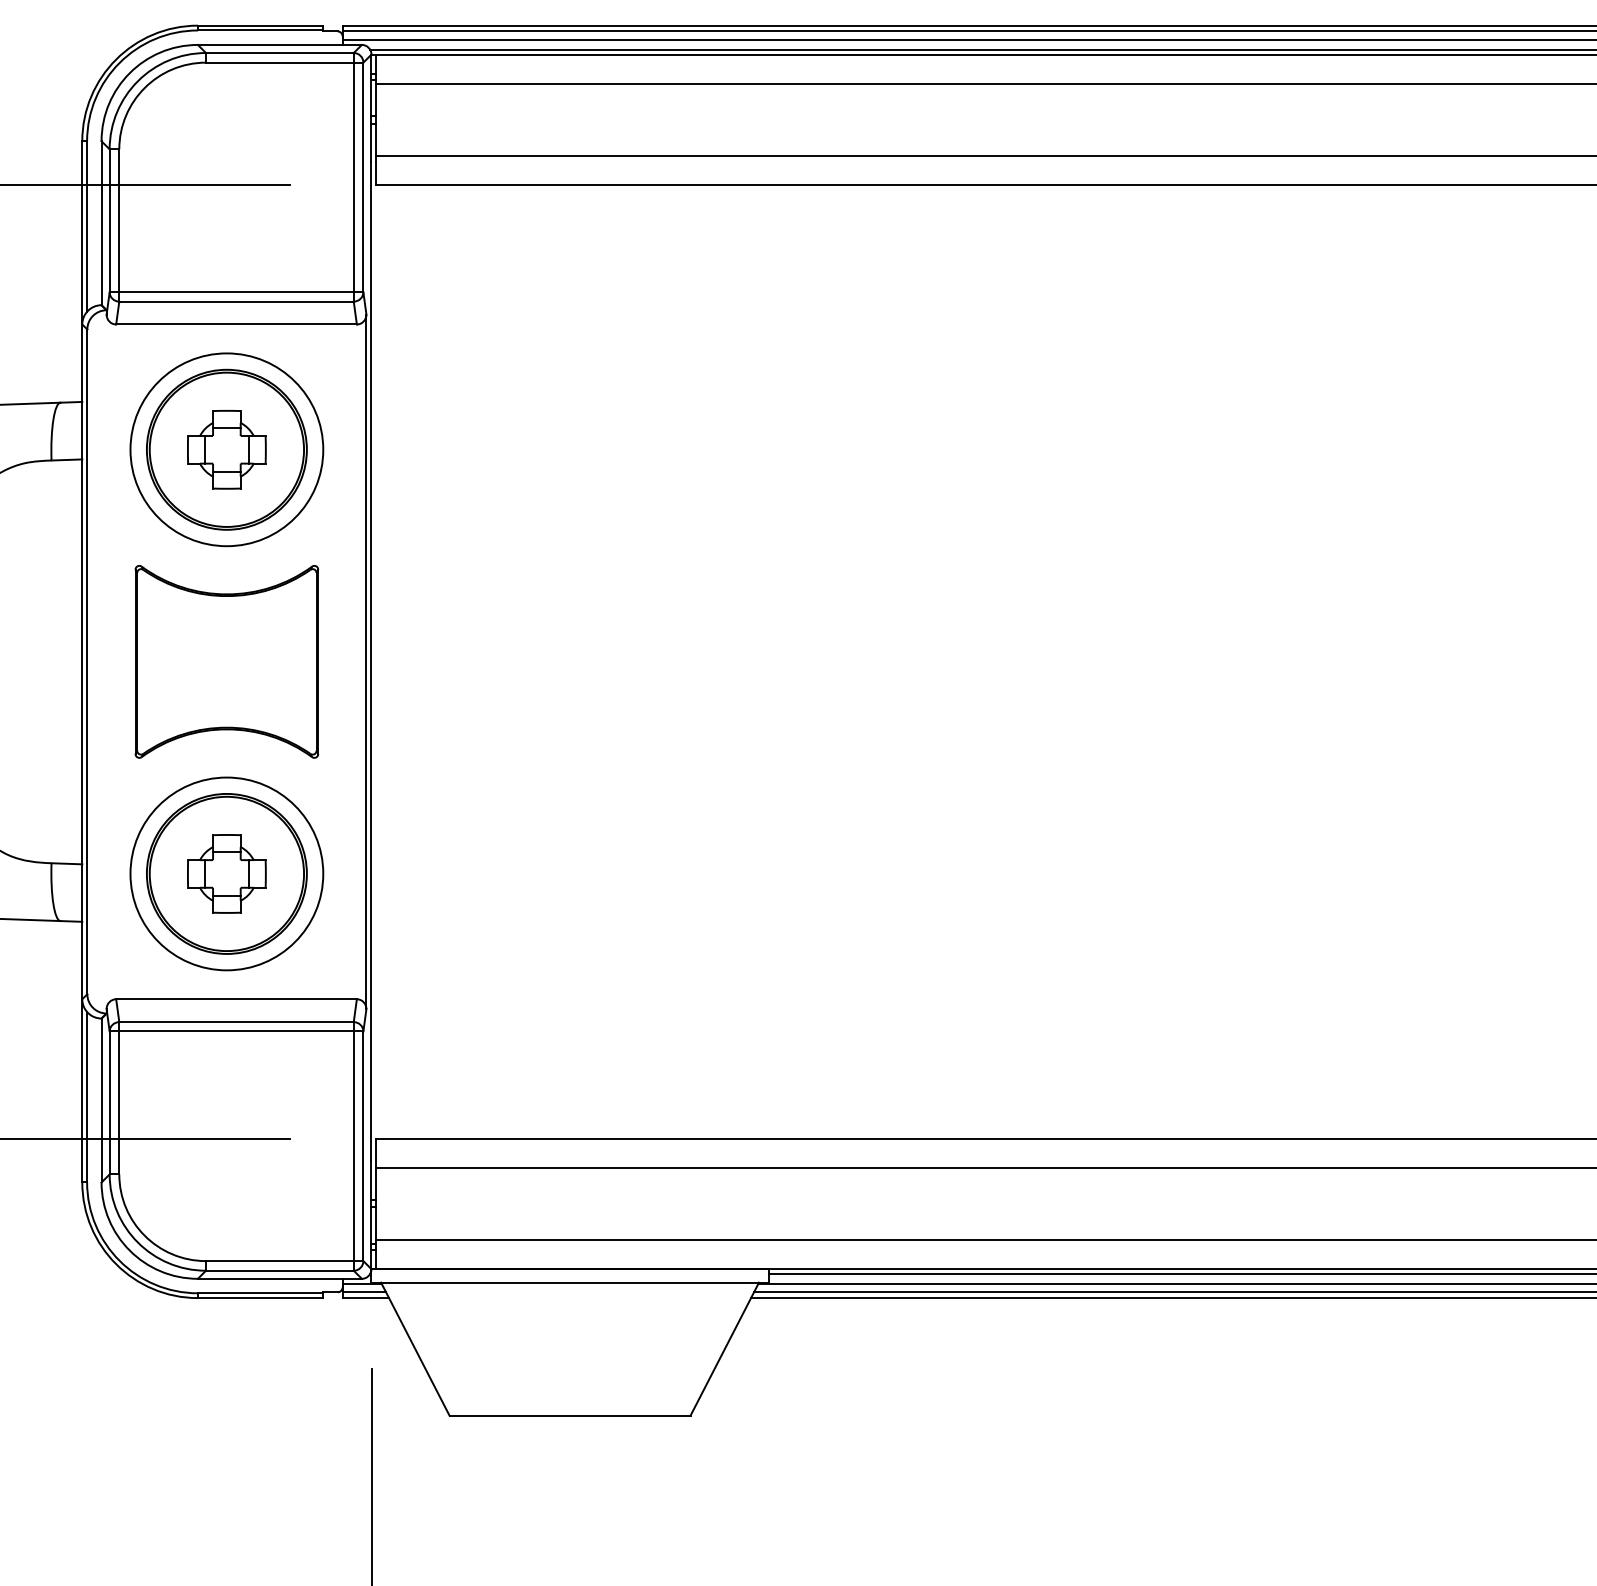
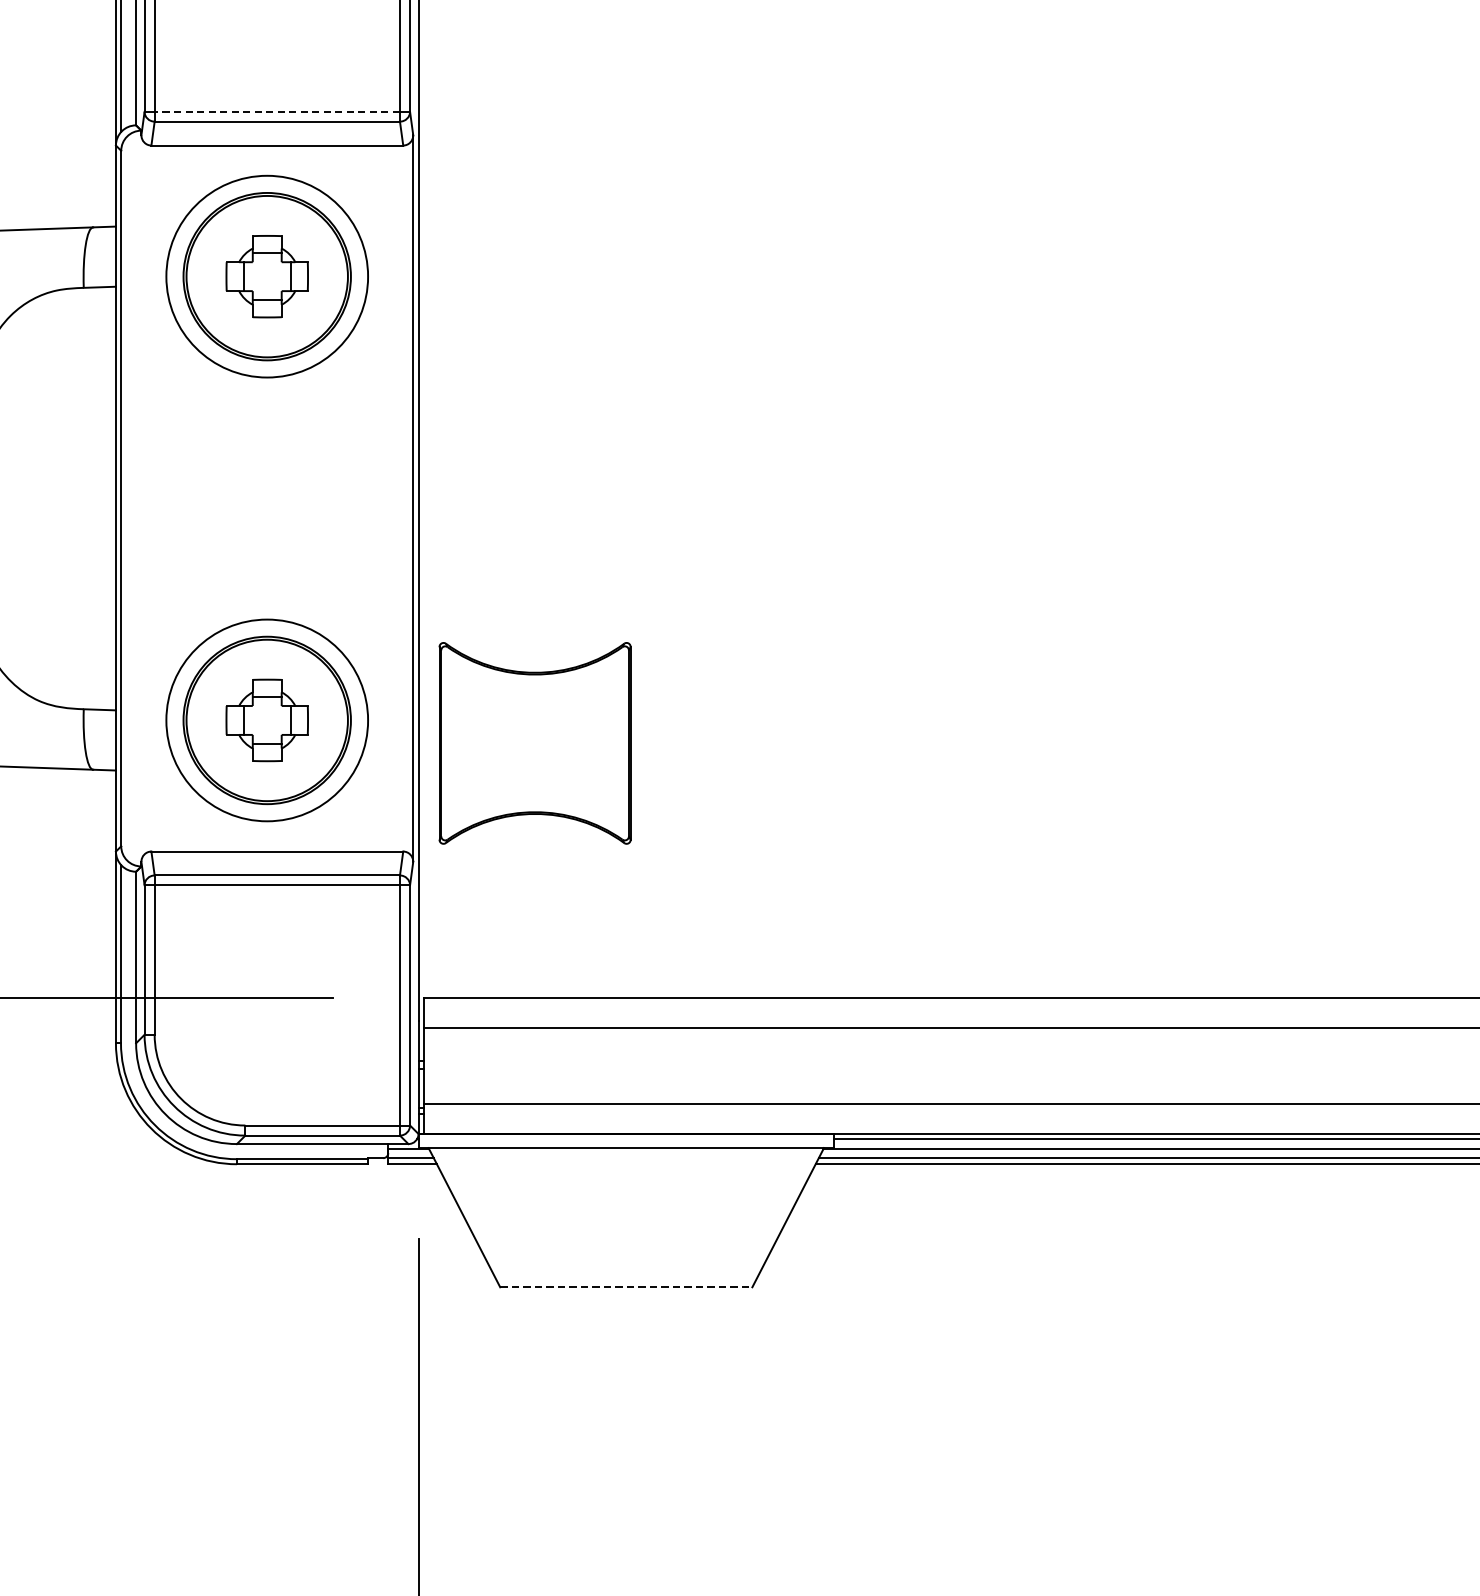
line: (236, 292) -> (277, 112), solid -> dashed
part: (226, 661) -> (534, 742), moved
line: (570, 1415) -> (626, 1287), solid -> dashed

